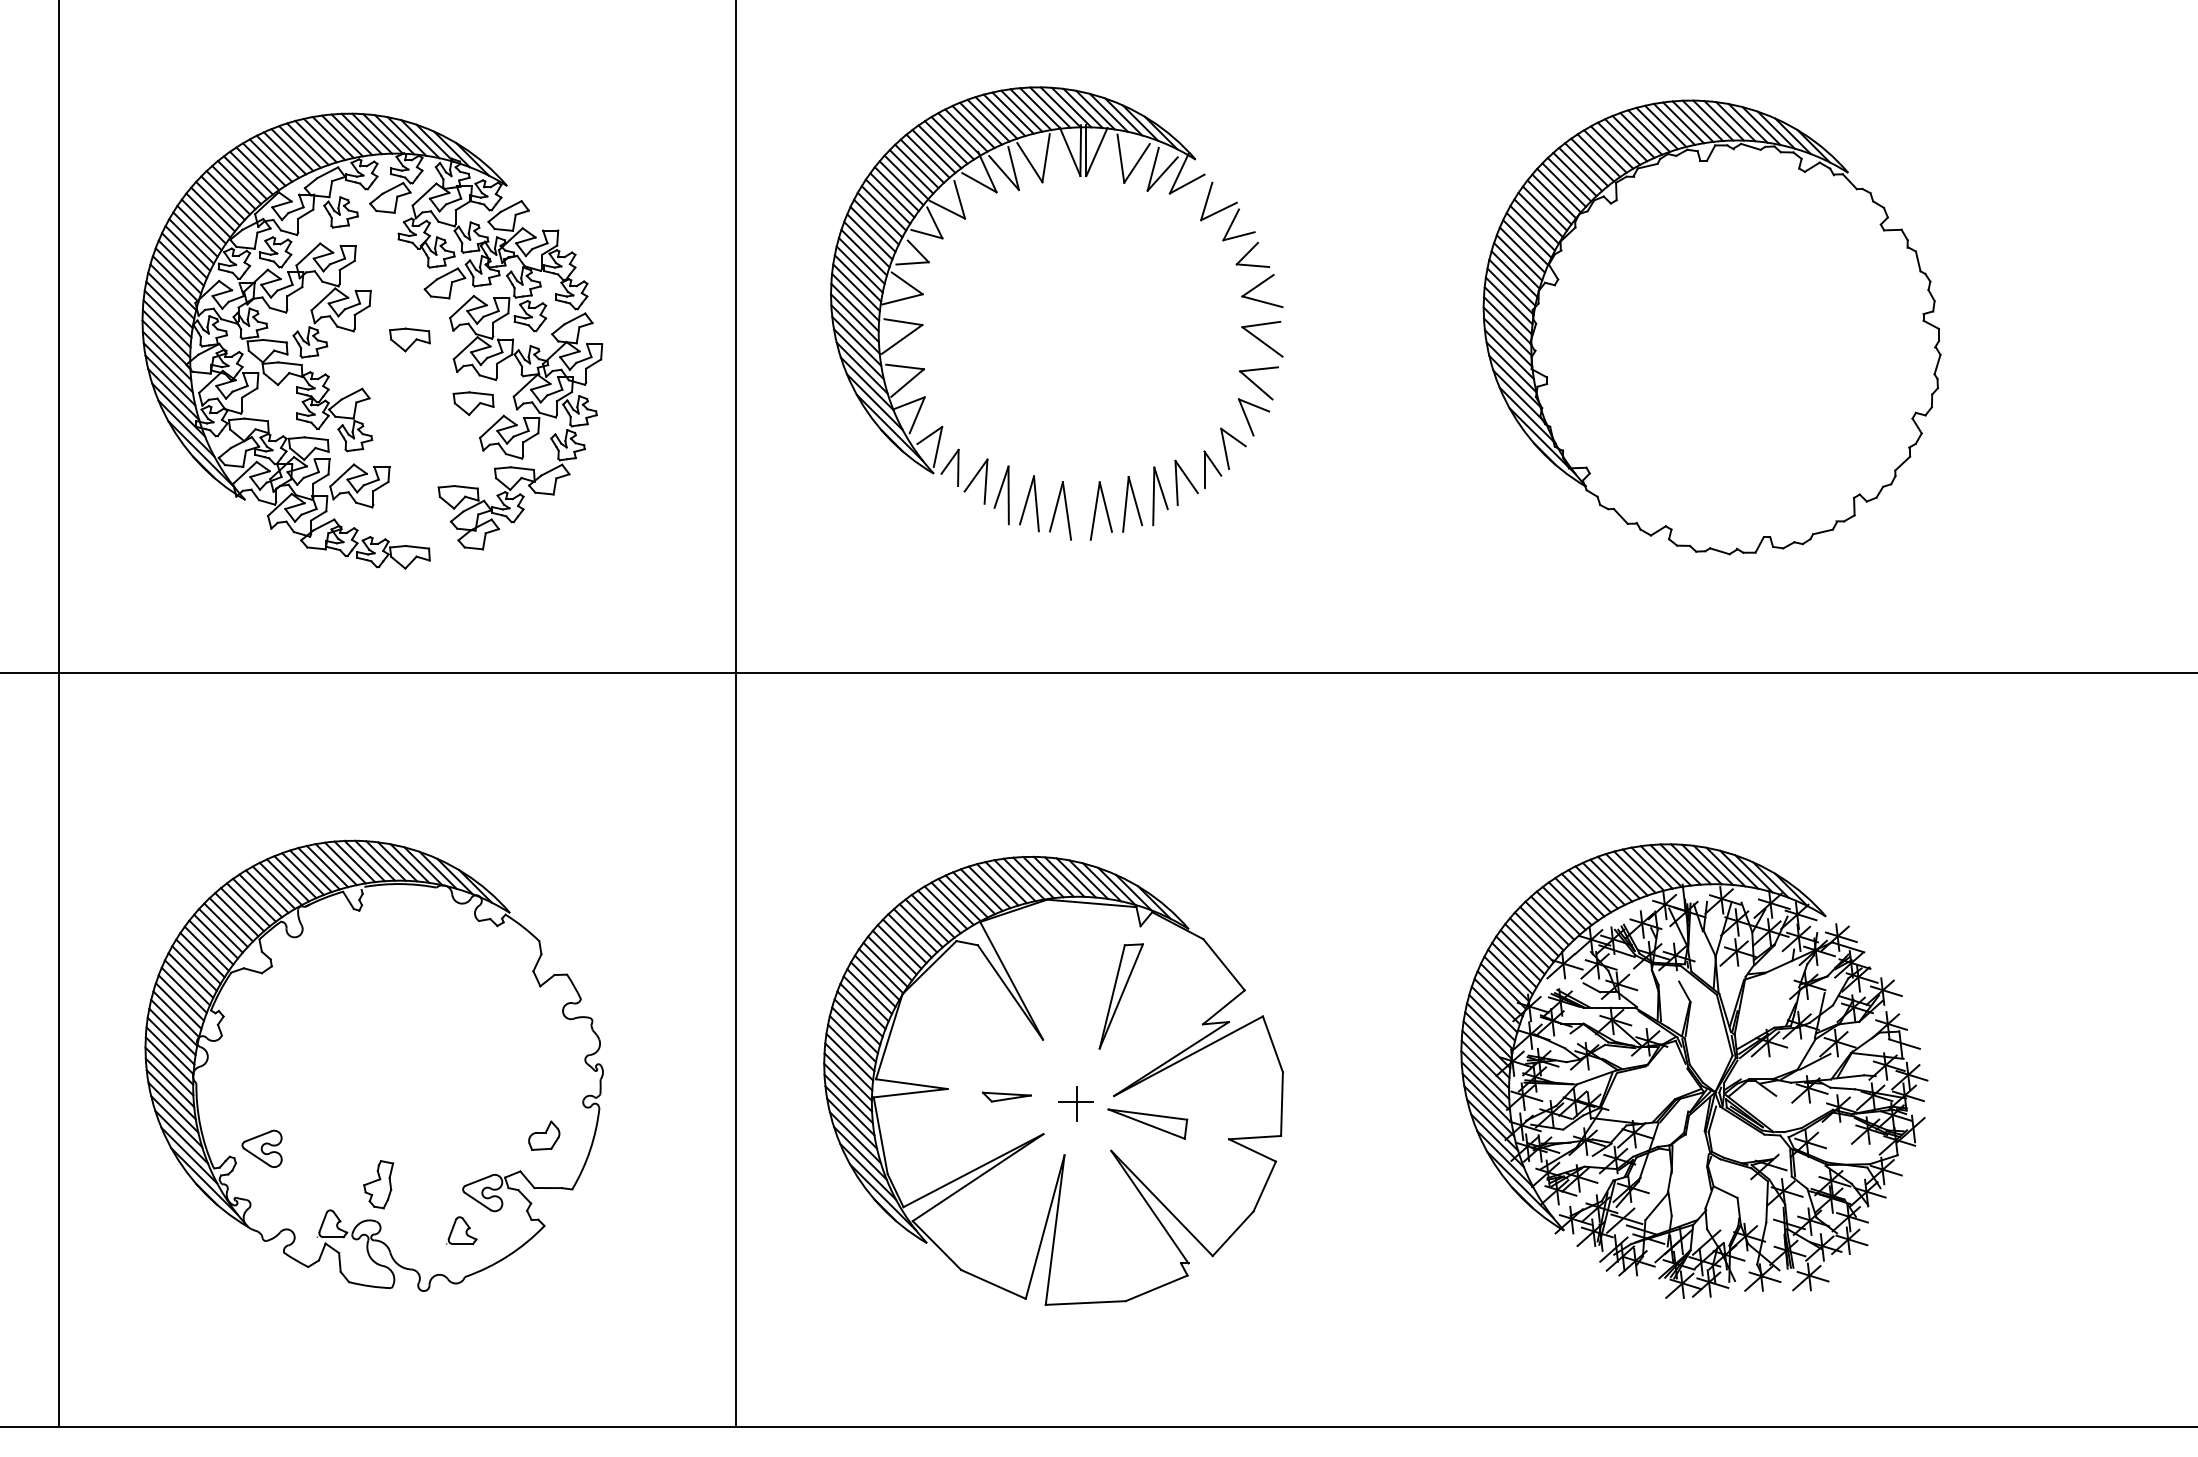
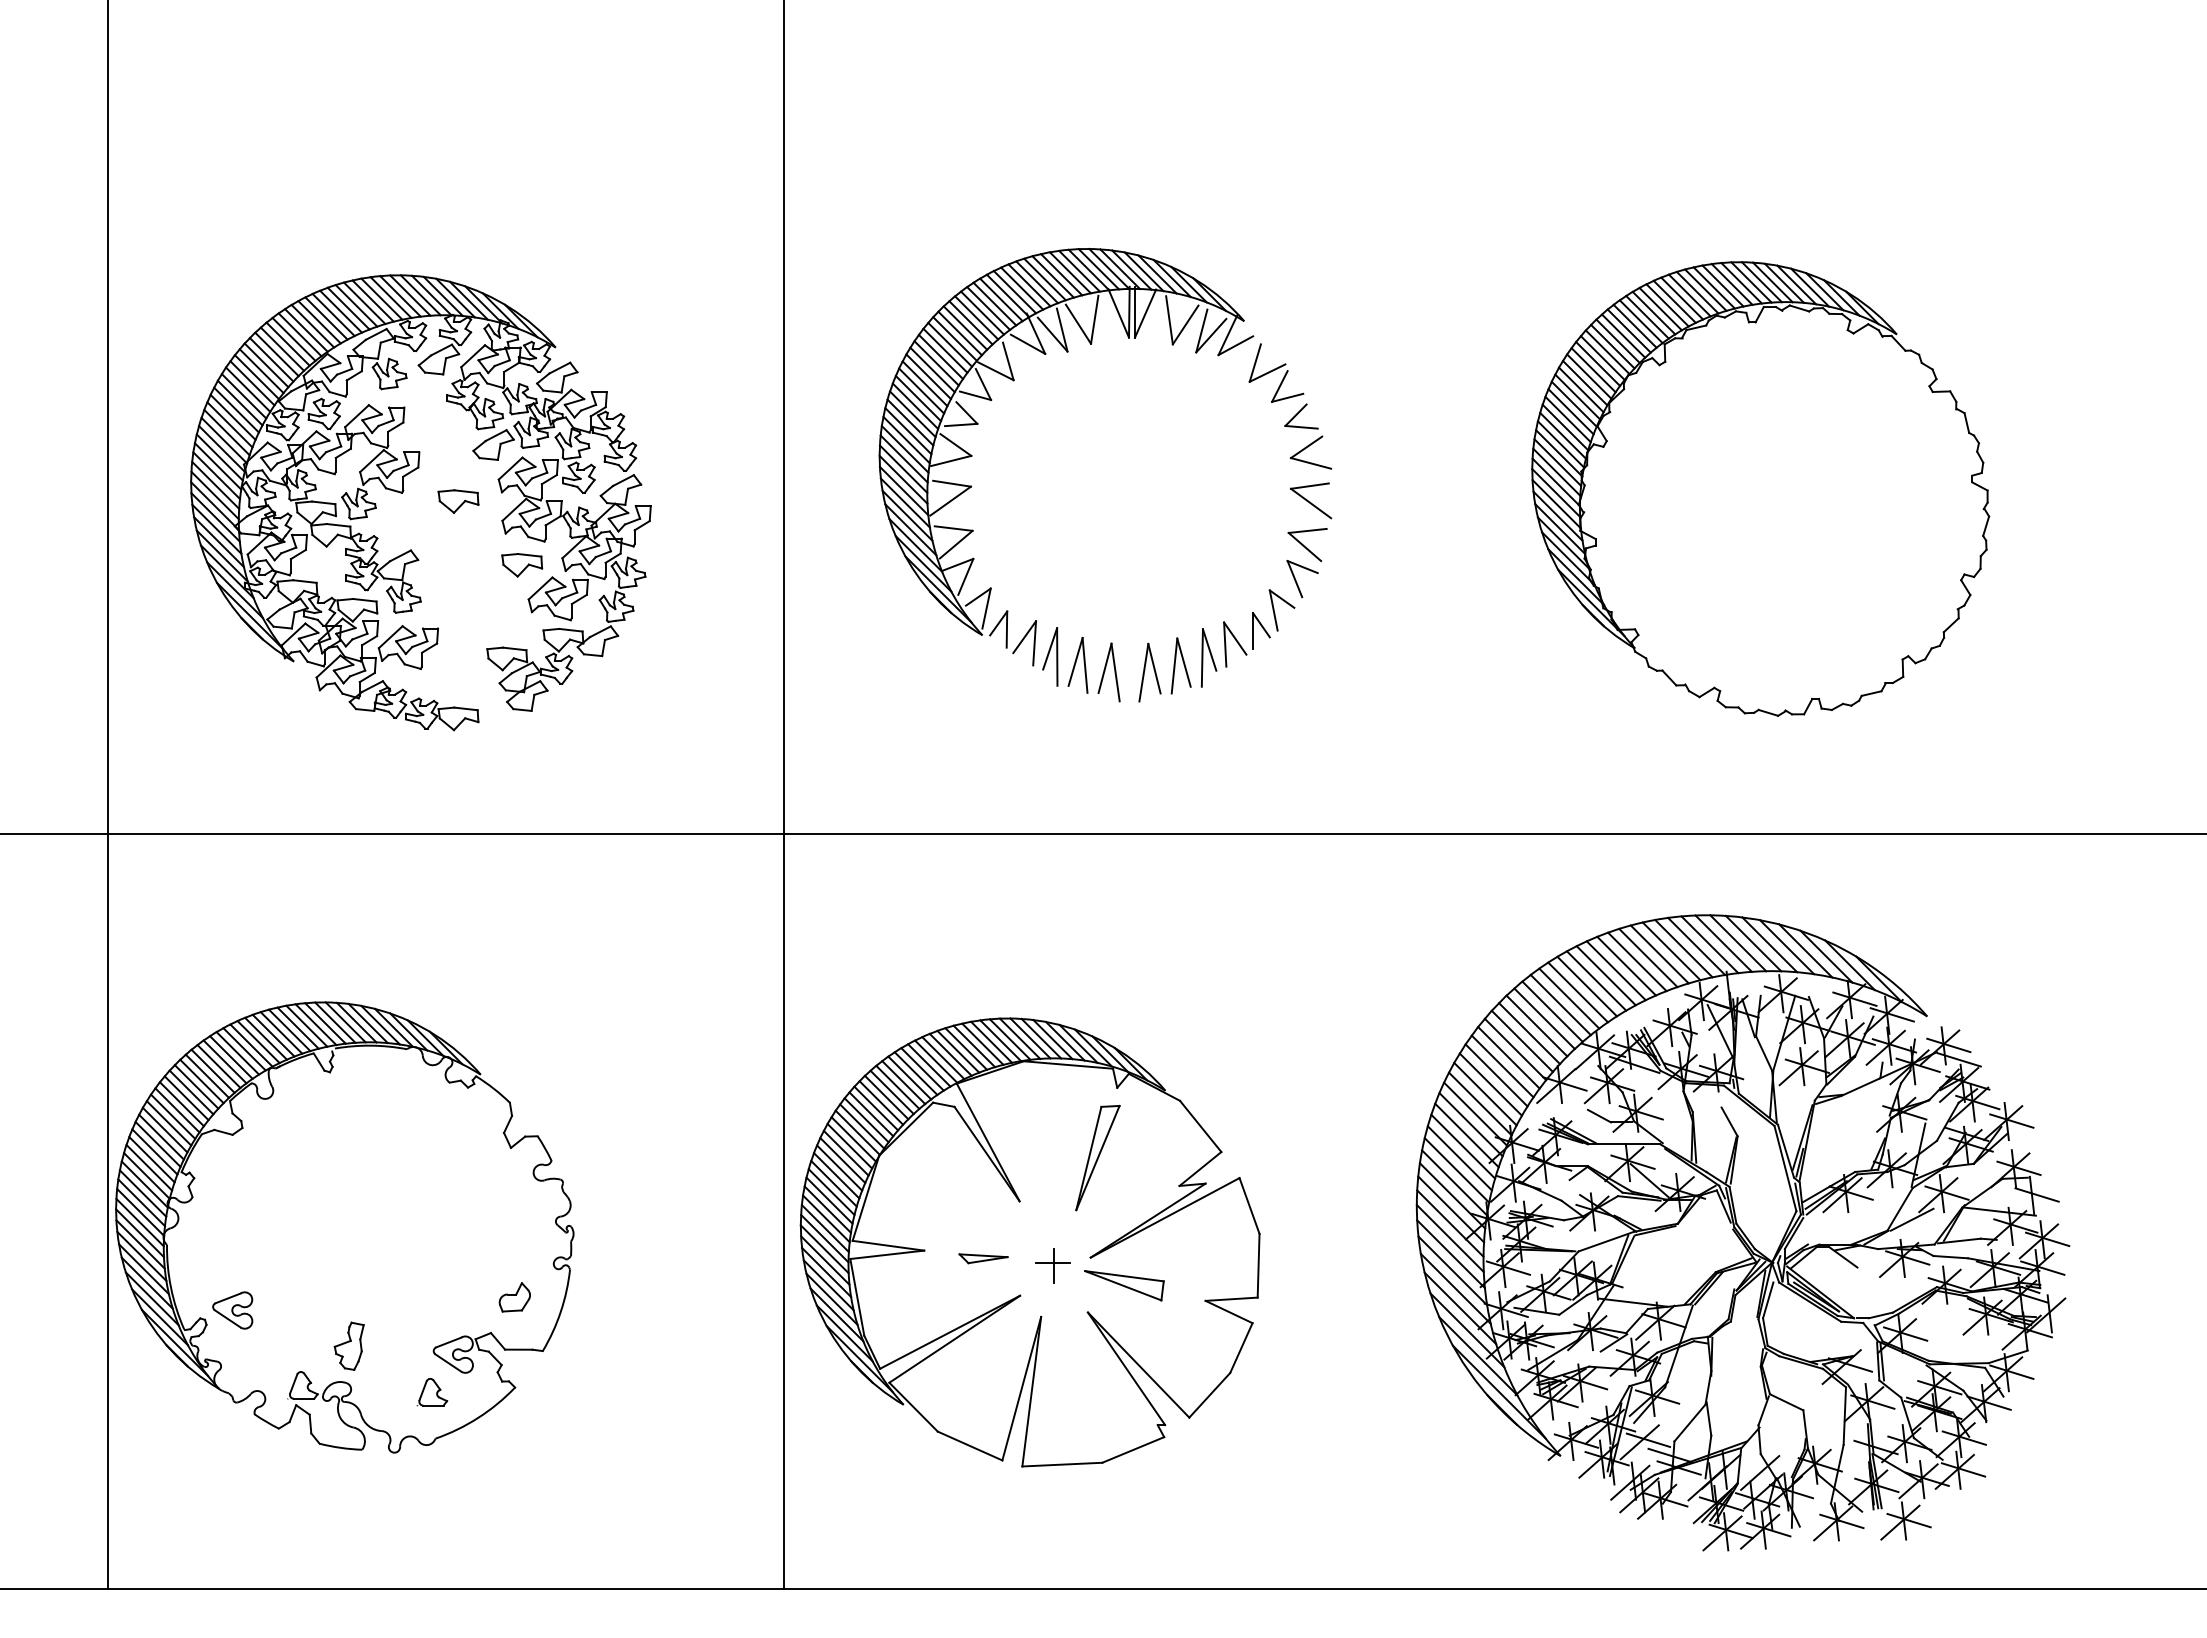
part: (373, 1065) -> (344, 1227), moved
part: (1693, 1070) -> (1742, 1232), size x1.4
part: (1052, 1080) -> (1029, 1242), moved

